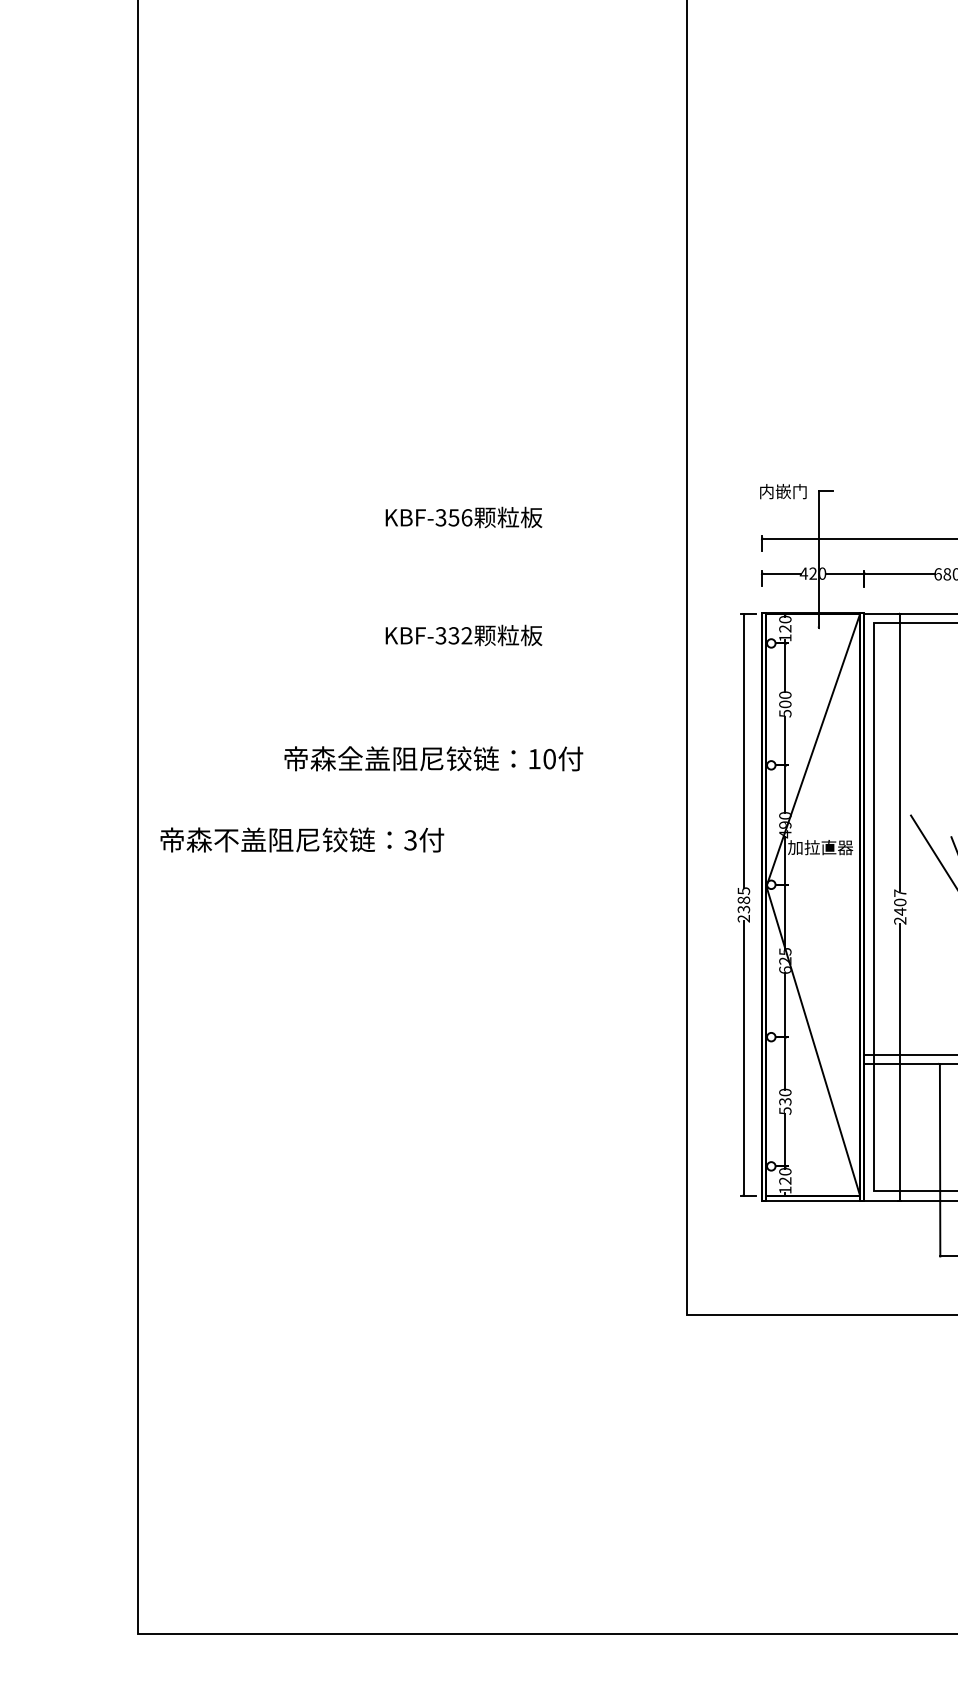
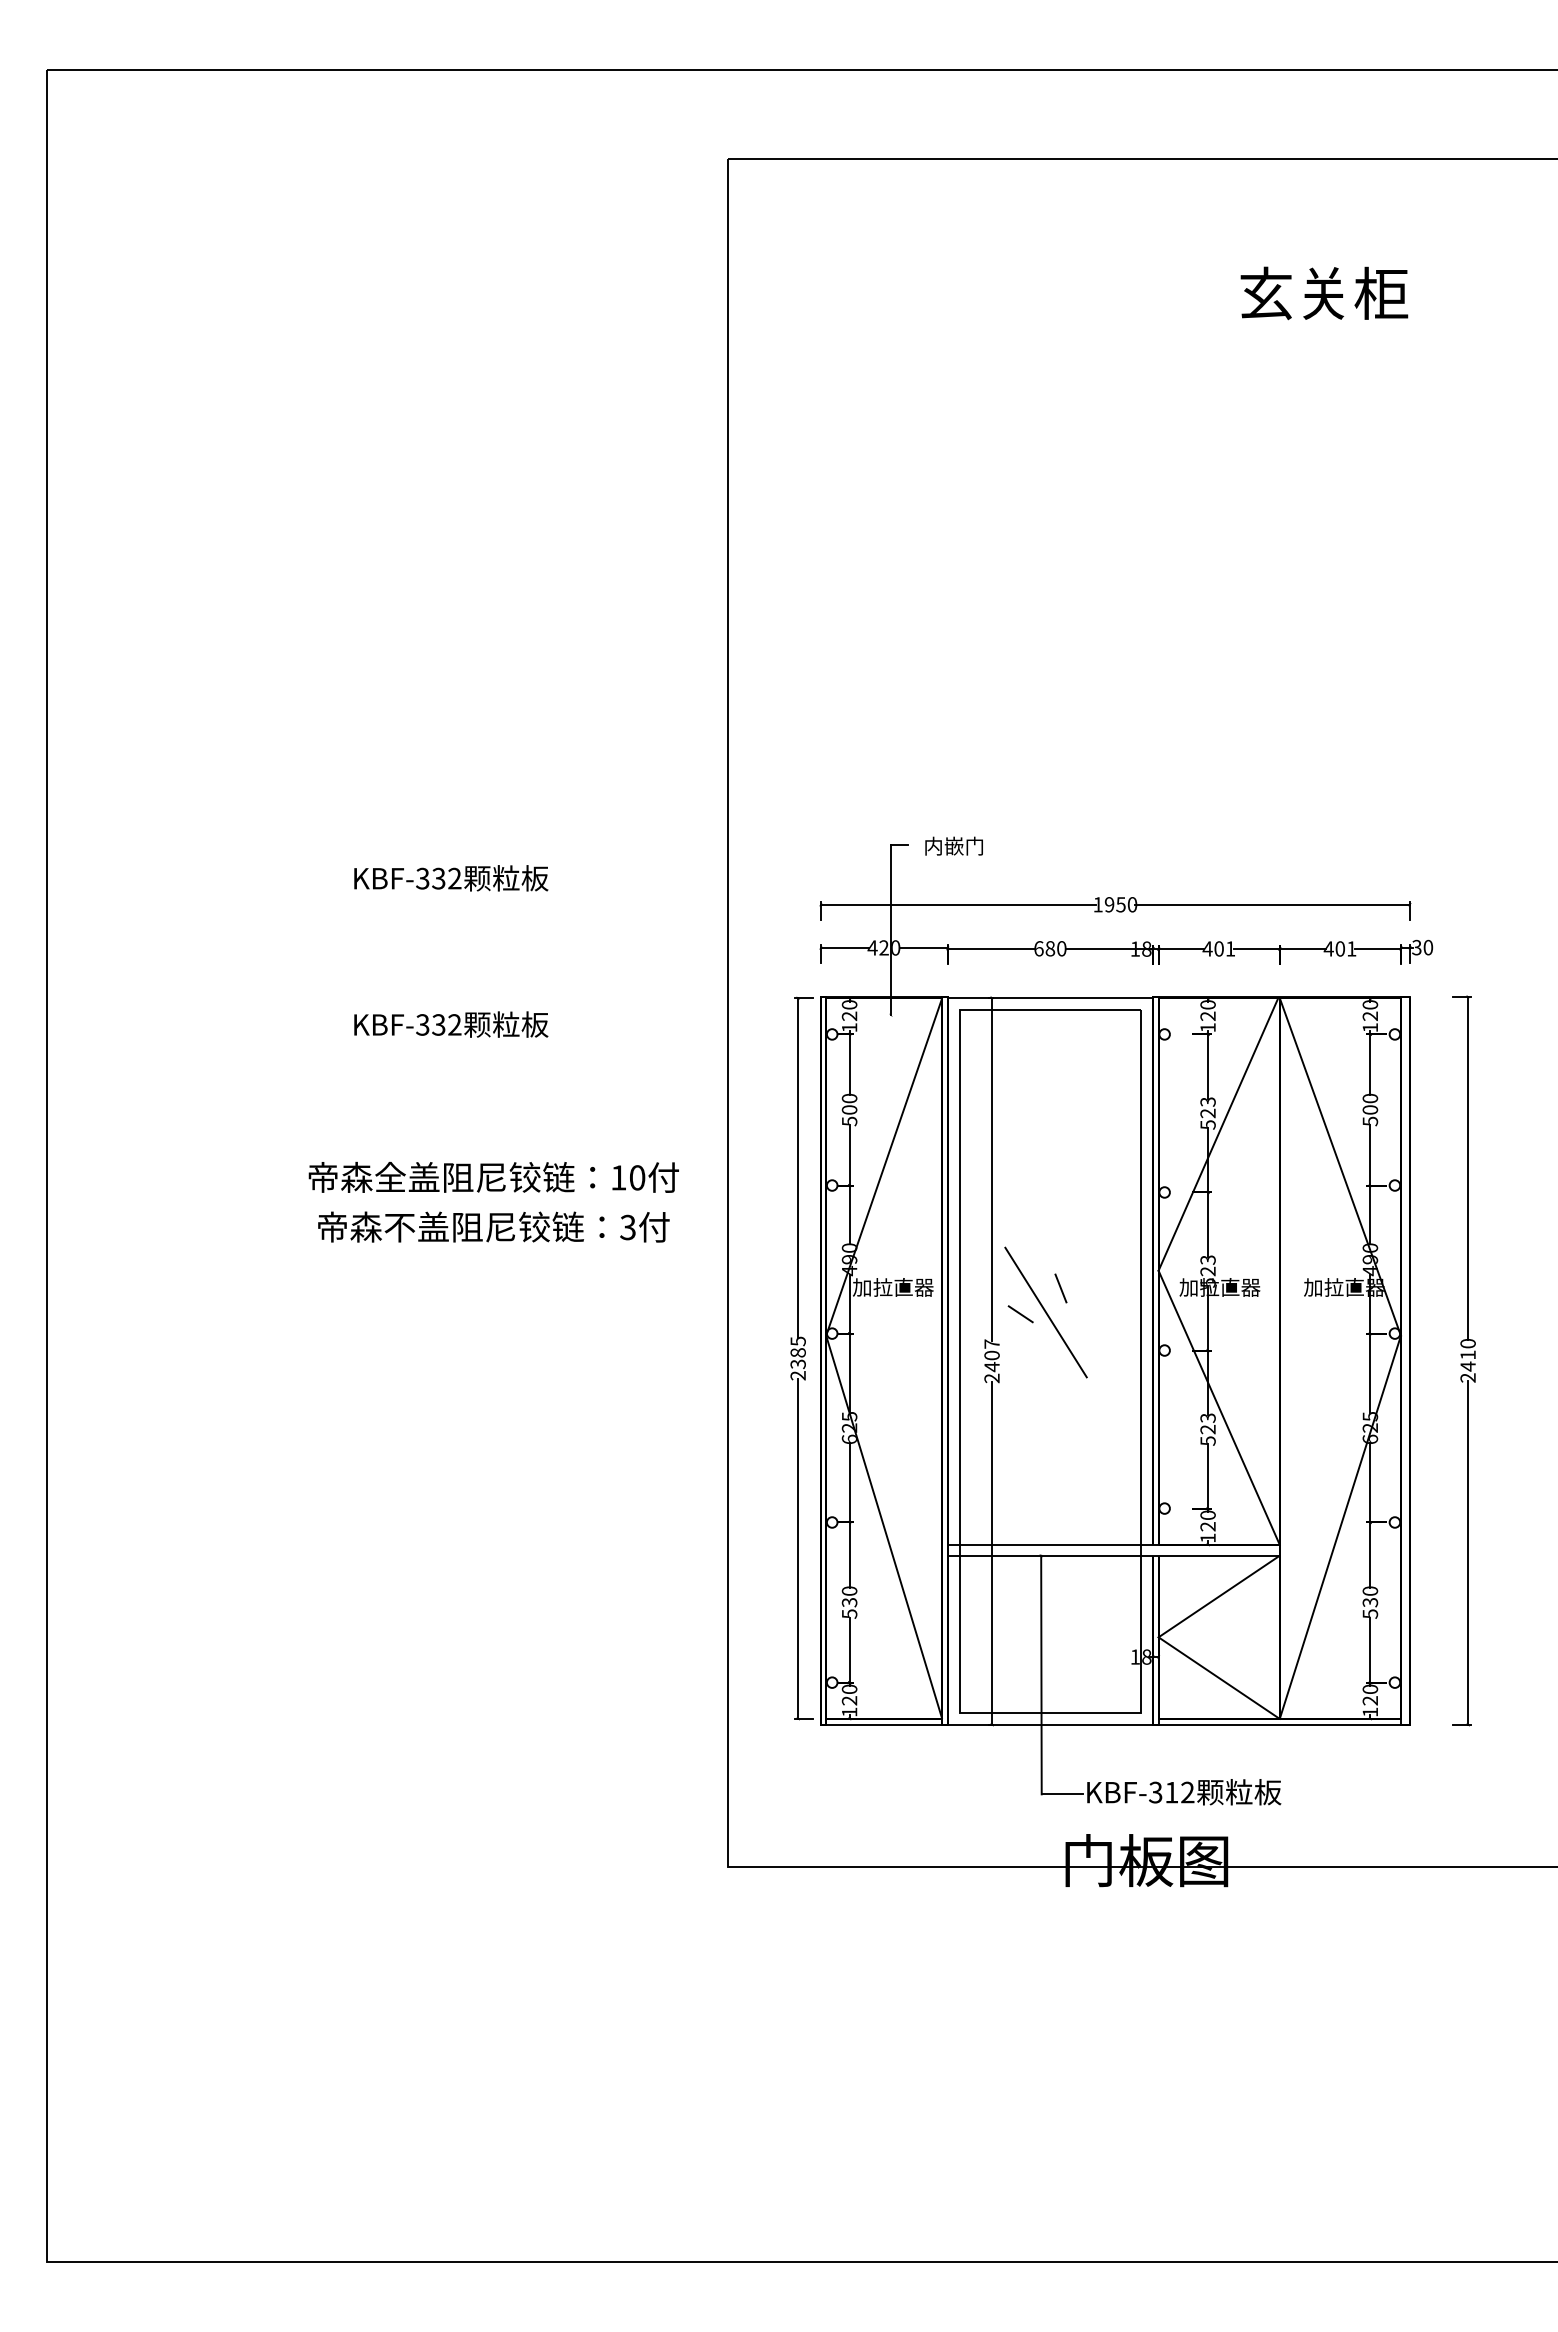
text: (782, 491) -> (953, 845), moved
text: (460, 517) -> (446, 878), KBF-356 -> KBF-332
text: (433, 758) -> (493, 1176), moved
text: (302, 839) -> (493, 1226), moved
line: (923, 869) -> (1020, 1314), added

